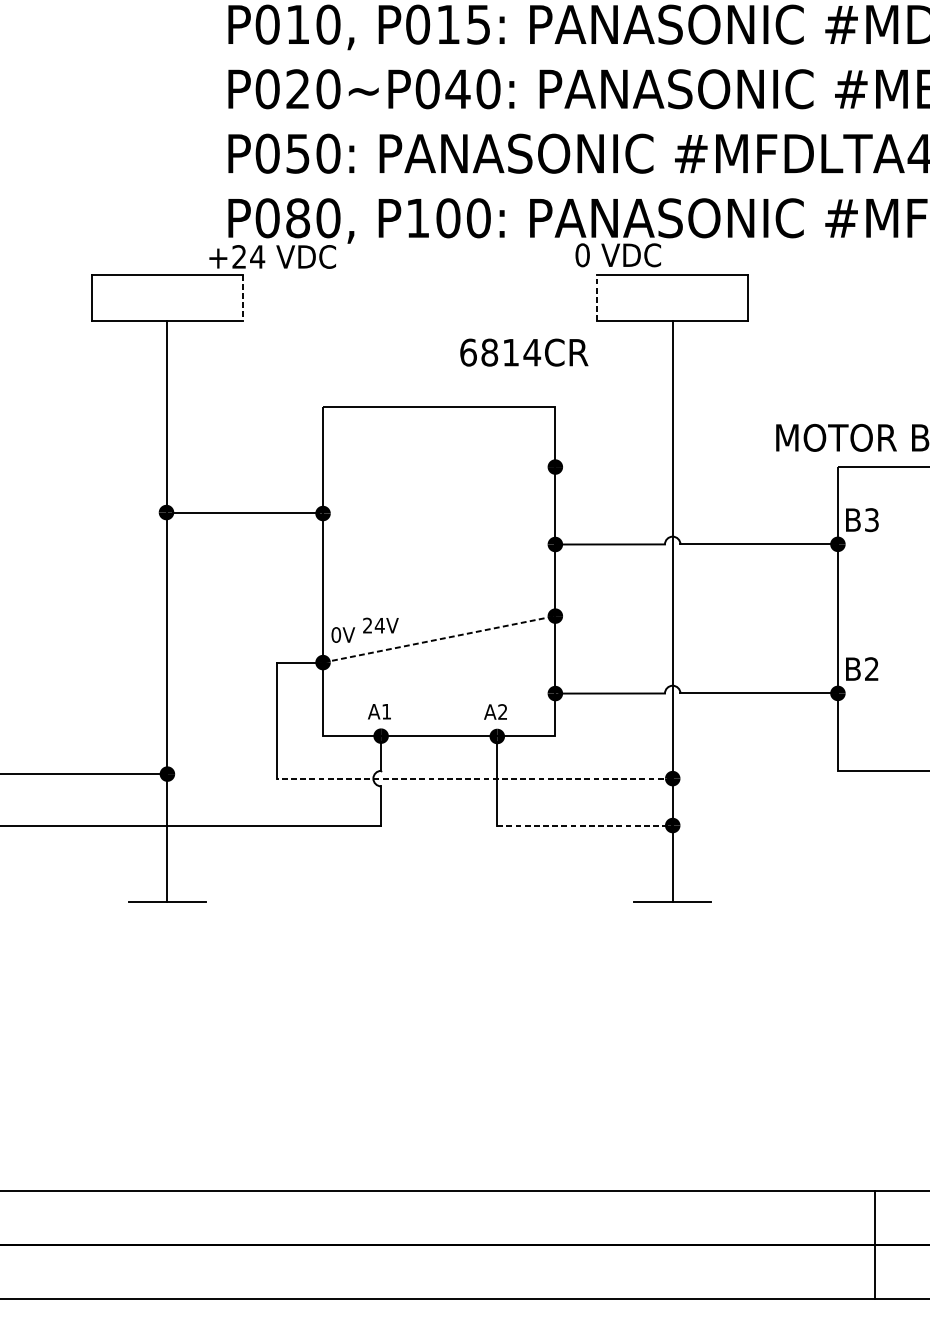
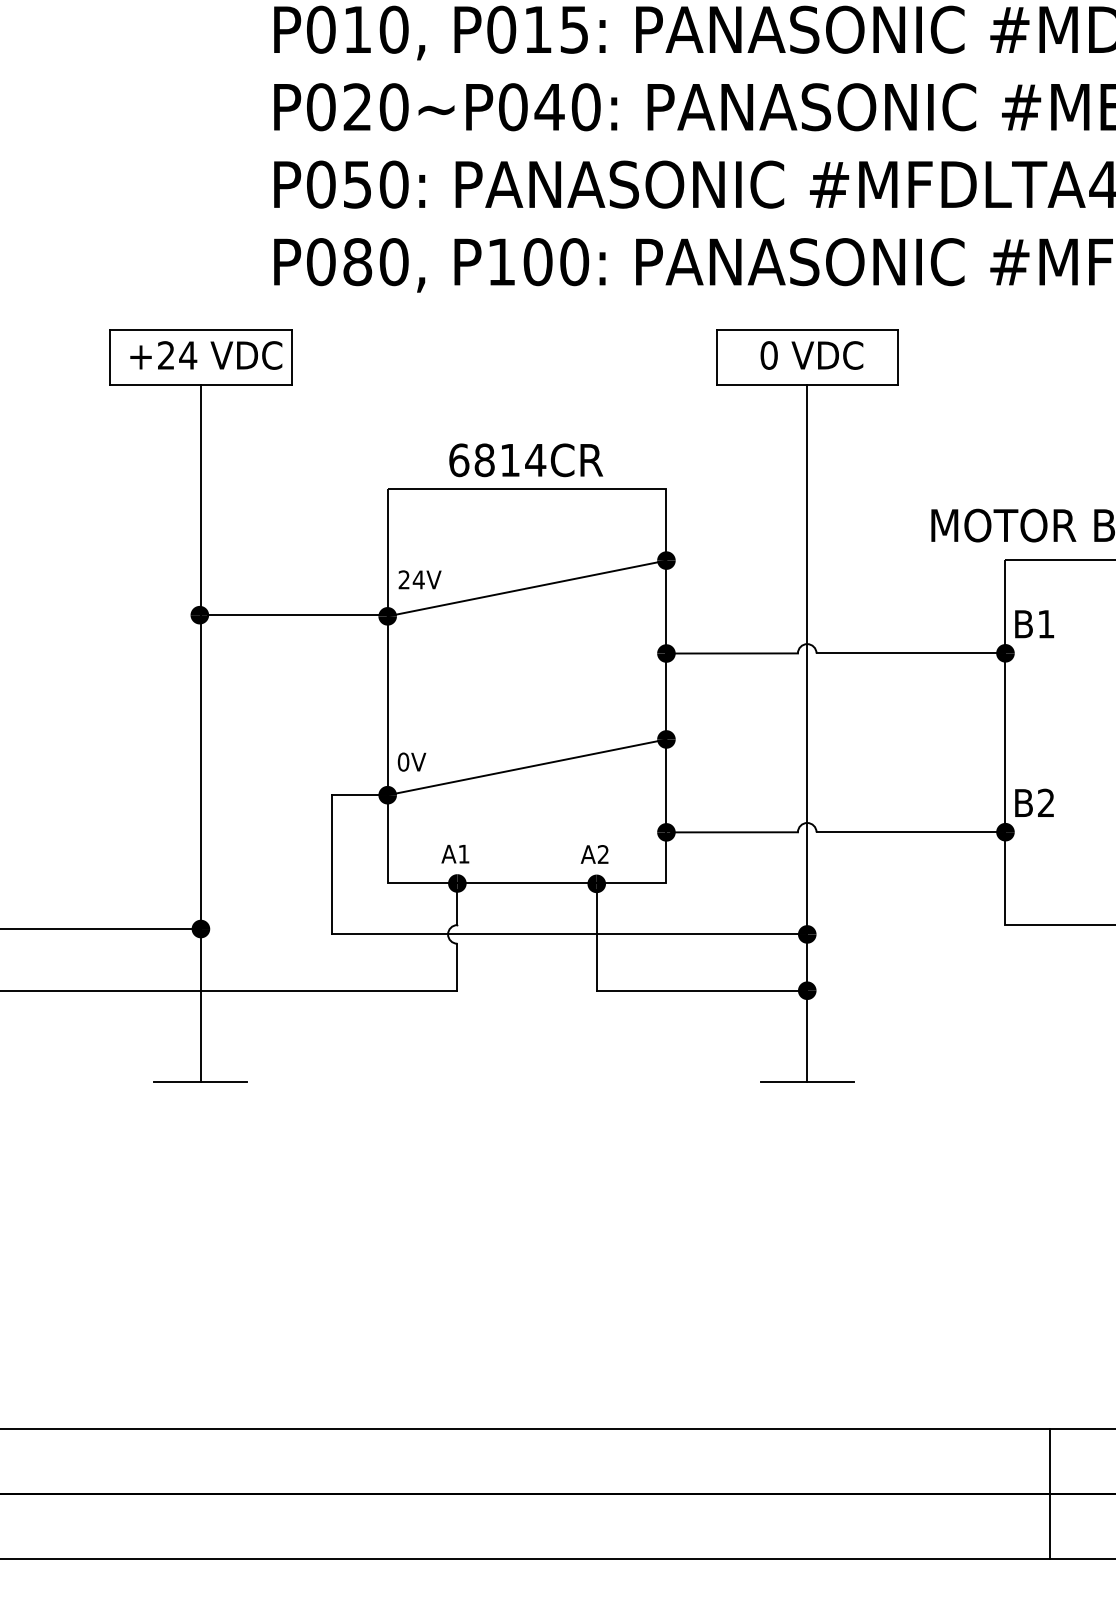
text: (617, 255) -> (811, 355), moved
text: (272, 256) -> (206, 355), moved
line: (242, 297) -> (291, 357), dashed -> solid
line: (597, 297) -> (716, 357), dashed -> solid
text: (524, 352) -> (526, 460), moved
line: (438, 490) -> (526, 588), added
text: (872, 519) -> (1046, 623), B3 -> B1
text: (380, 625) -> (419, 579), moved
line: (439, 639) -> (527, 767), dashed -> solid
line: (474, 778) -> (569, 934), dashed -> solid
line: (585, 825) -> (702, 990), dashed -> solid

